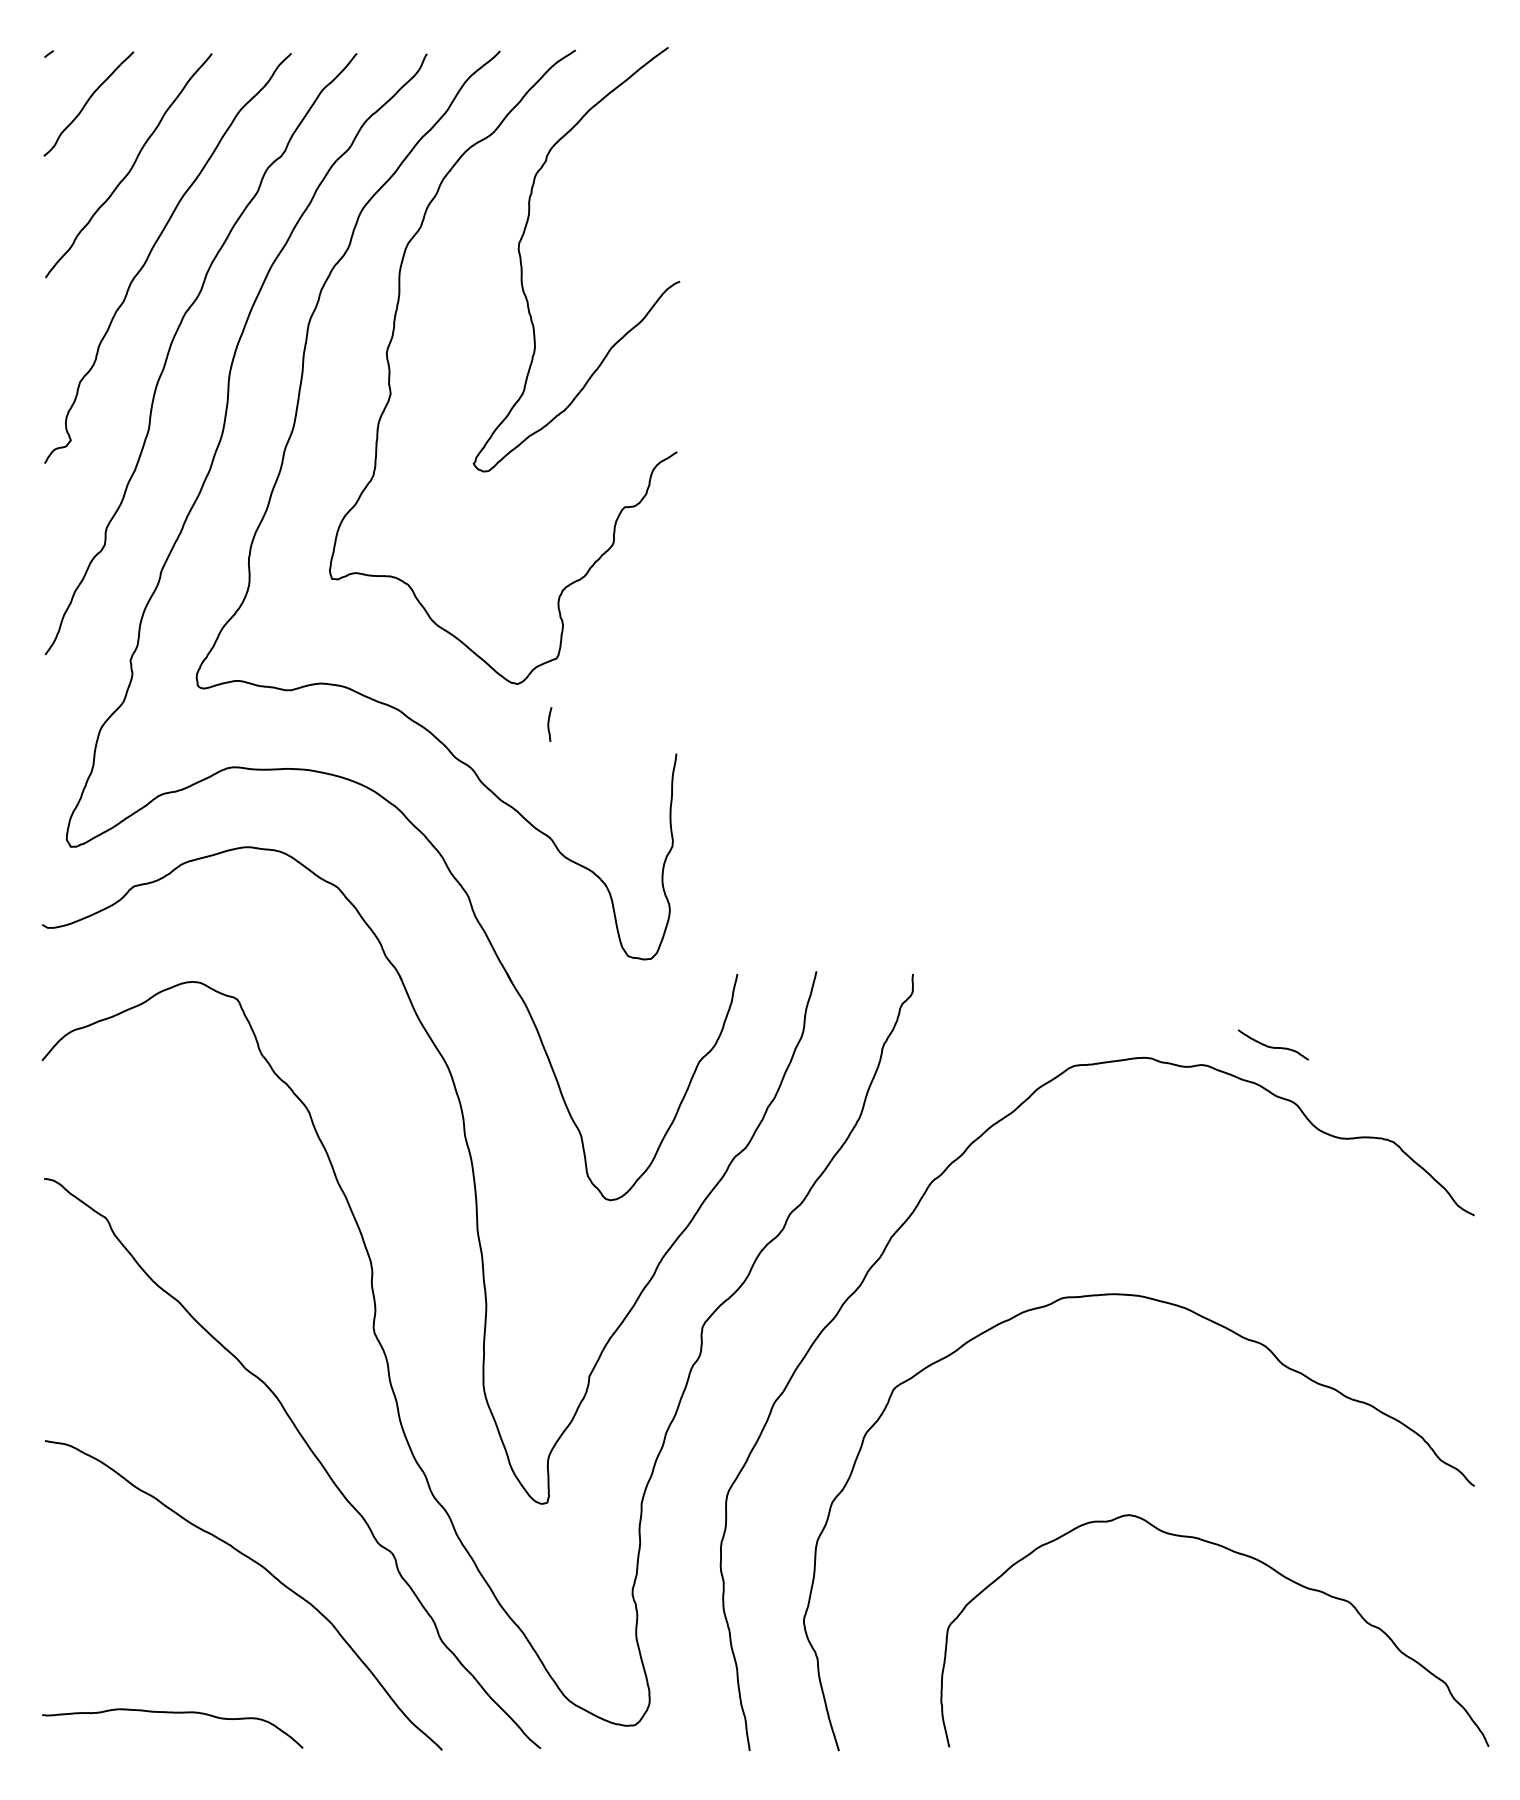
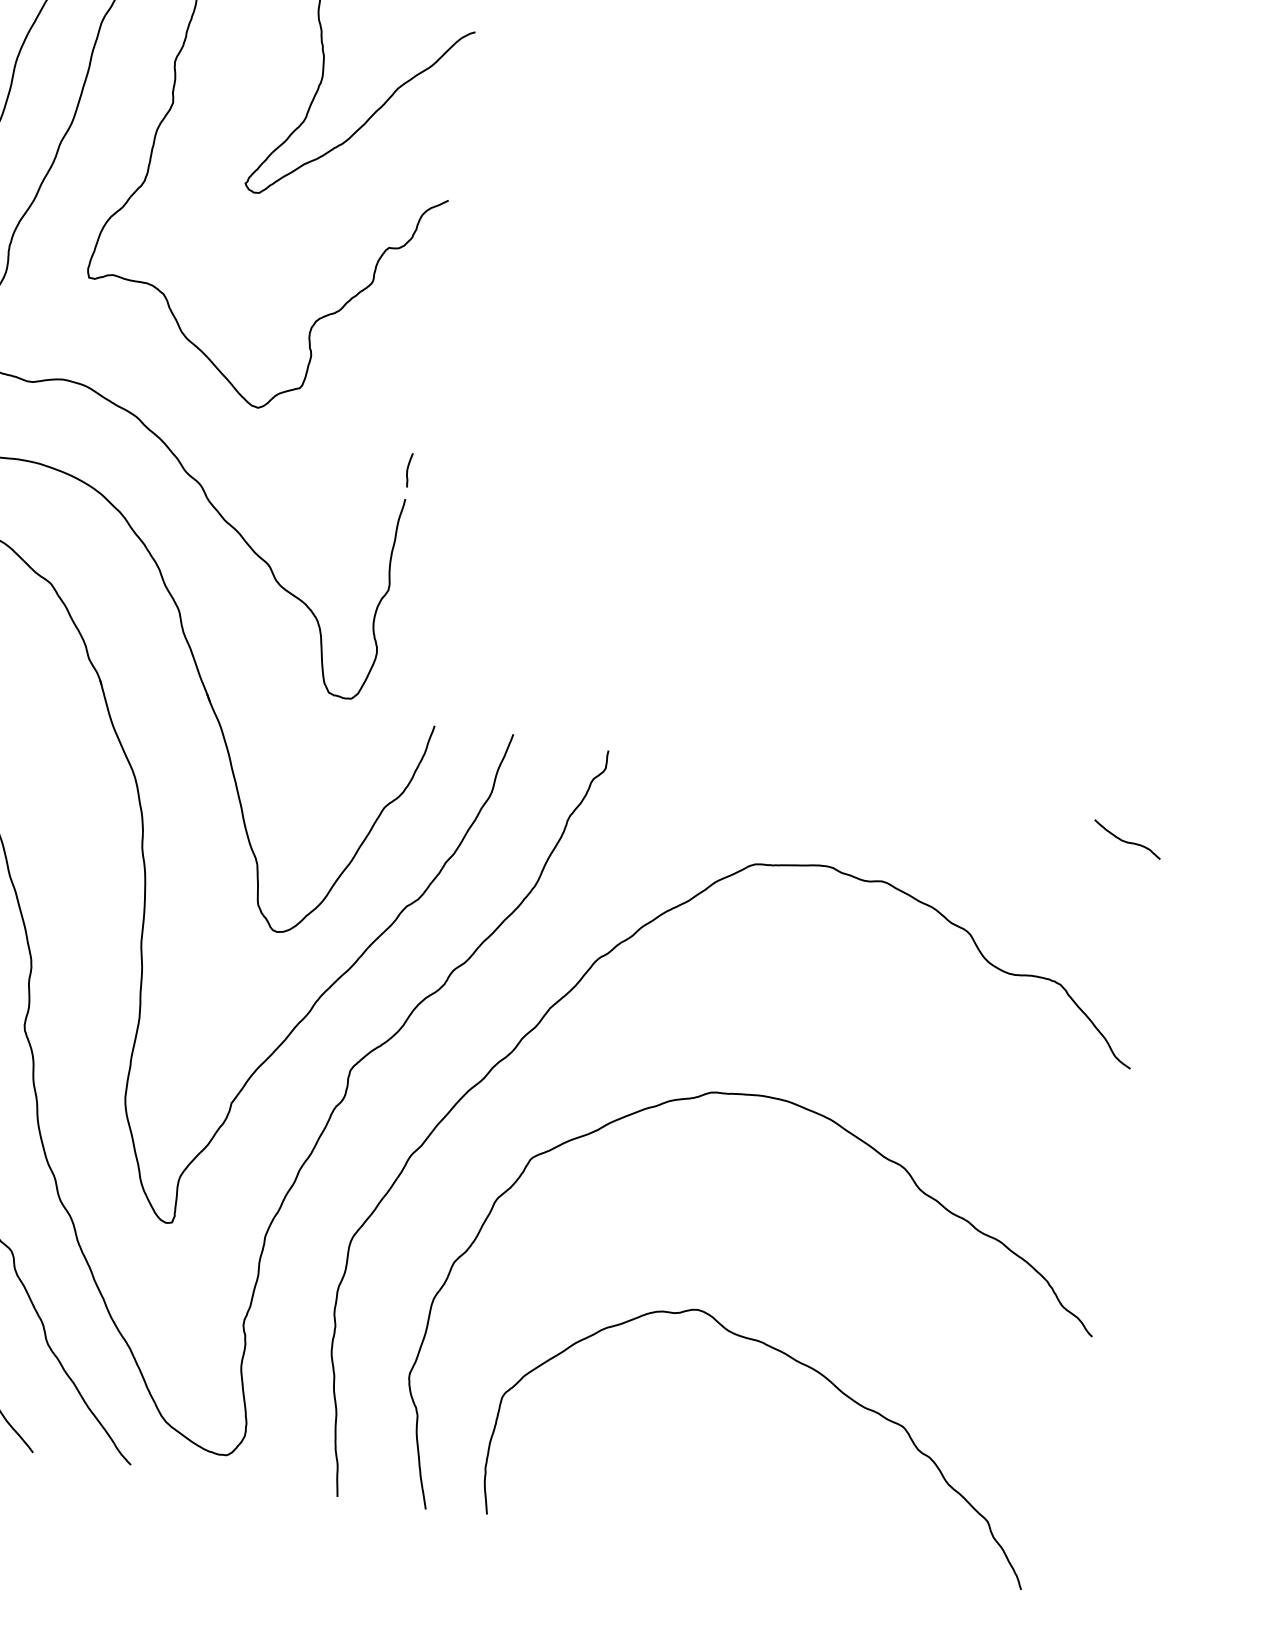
curve: (549, 724) -> (408, 470), moved
curve: (1272, 1046) -> (1126, 840), moved
curve: (1238, 1554) -> (800, 1364), moved

